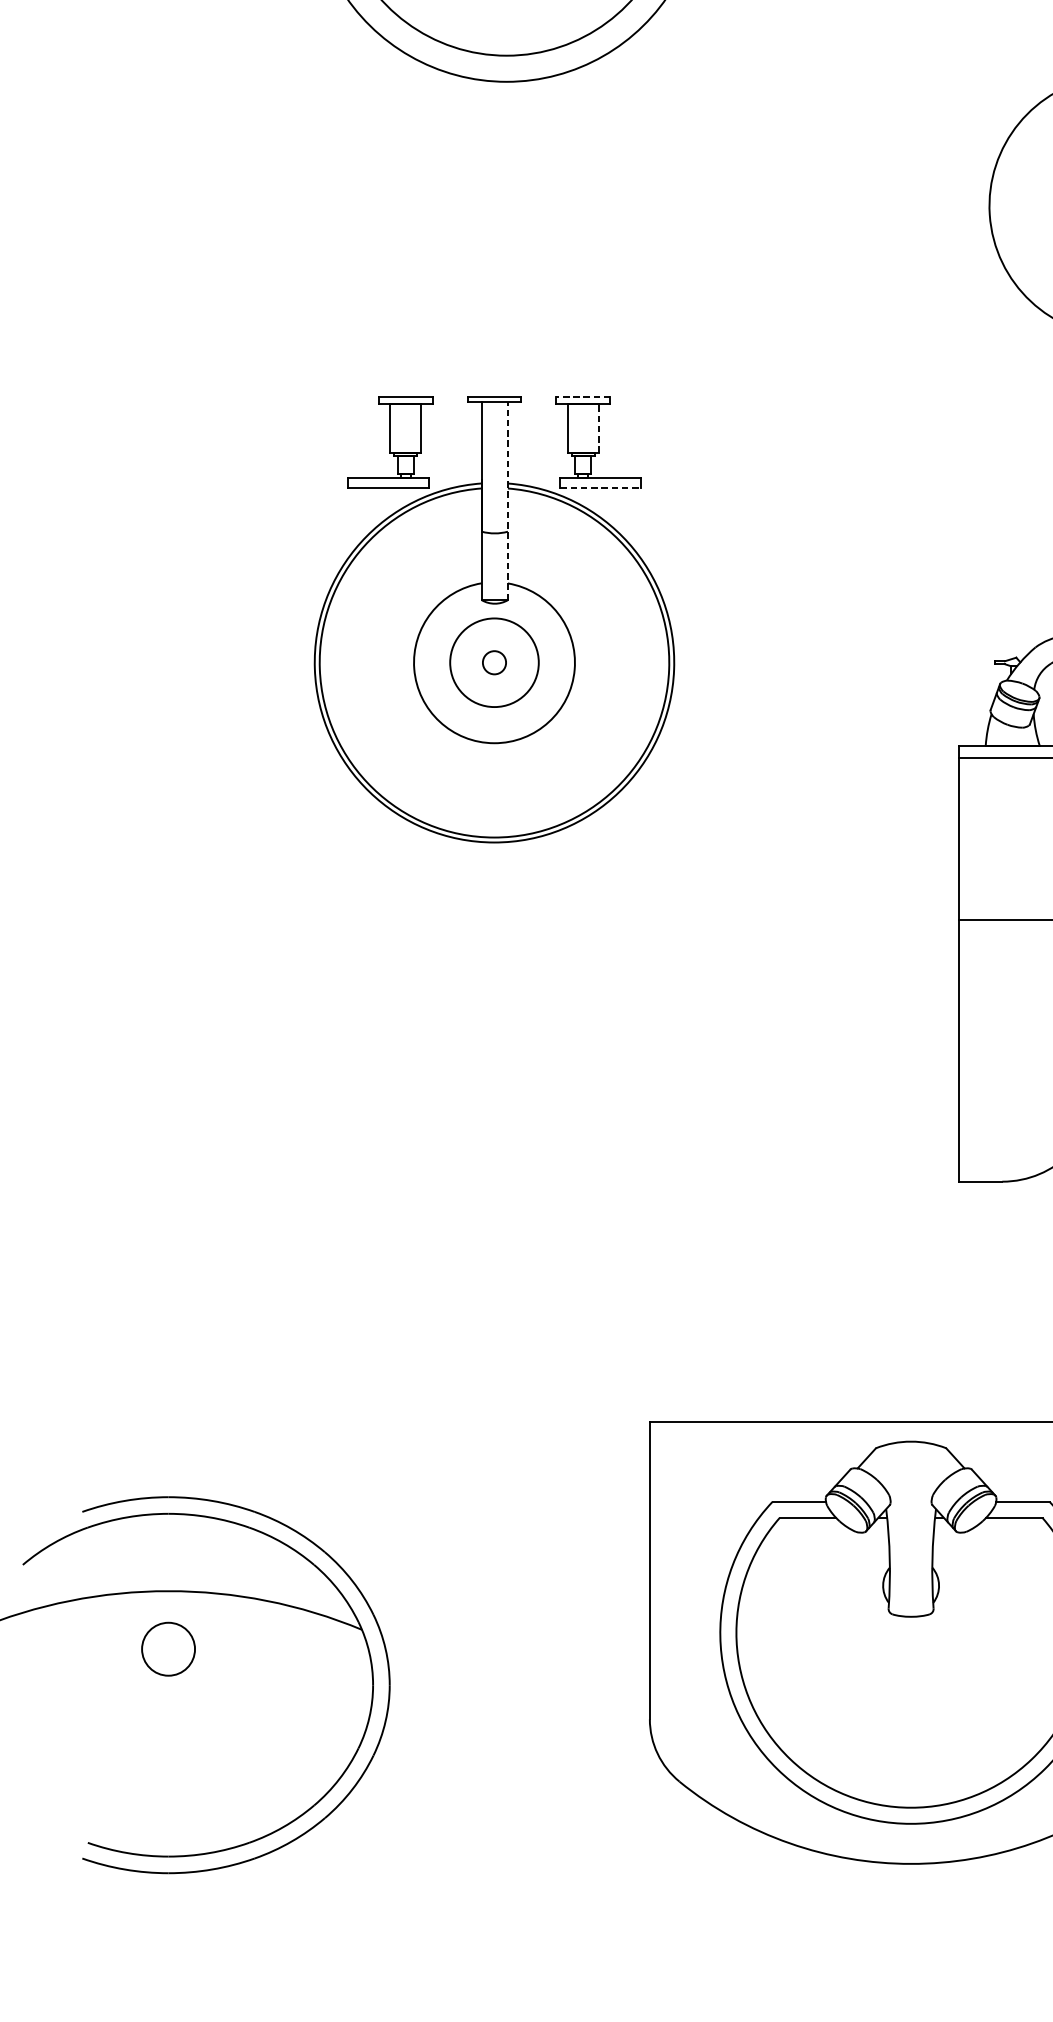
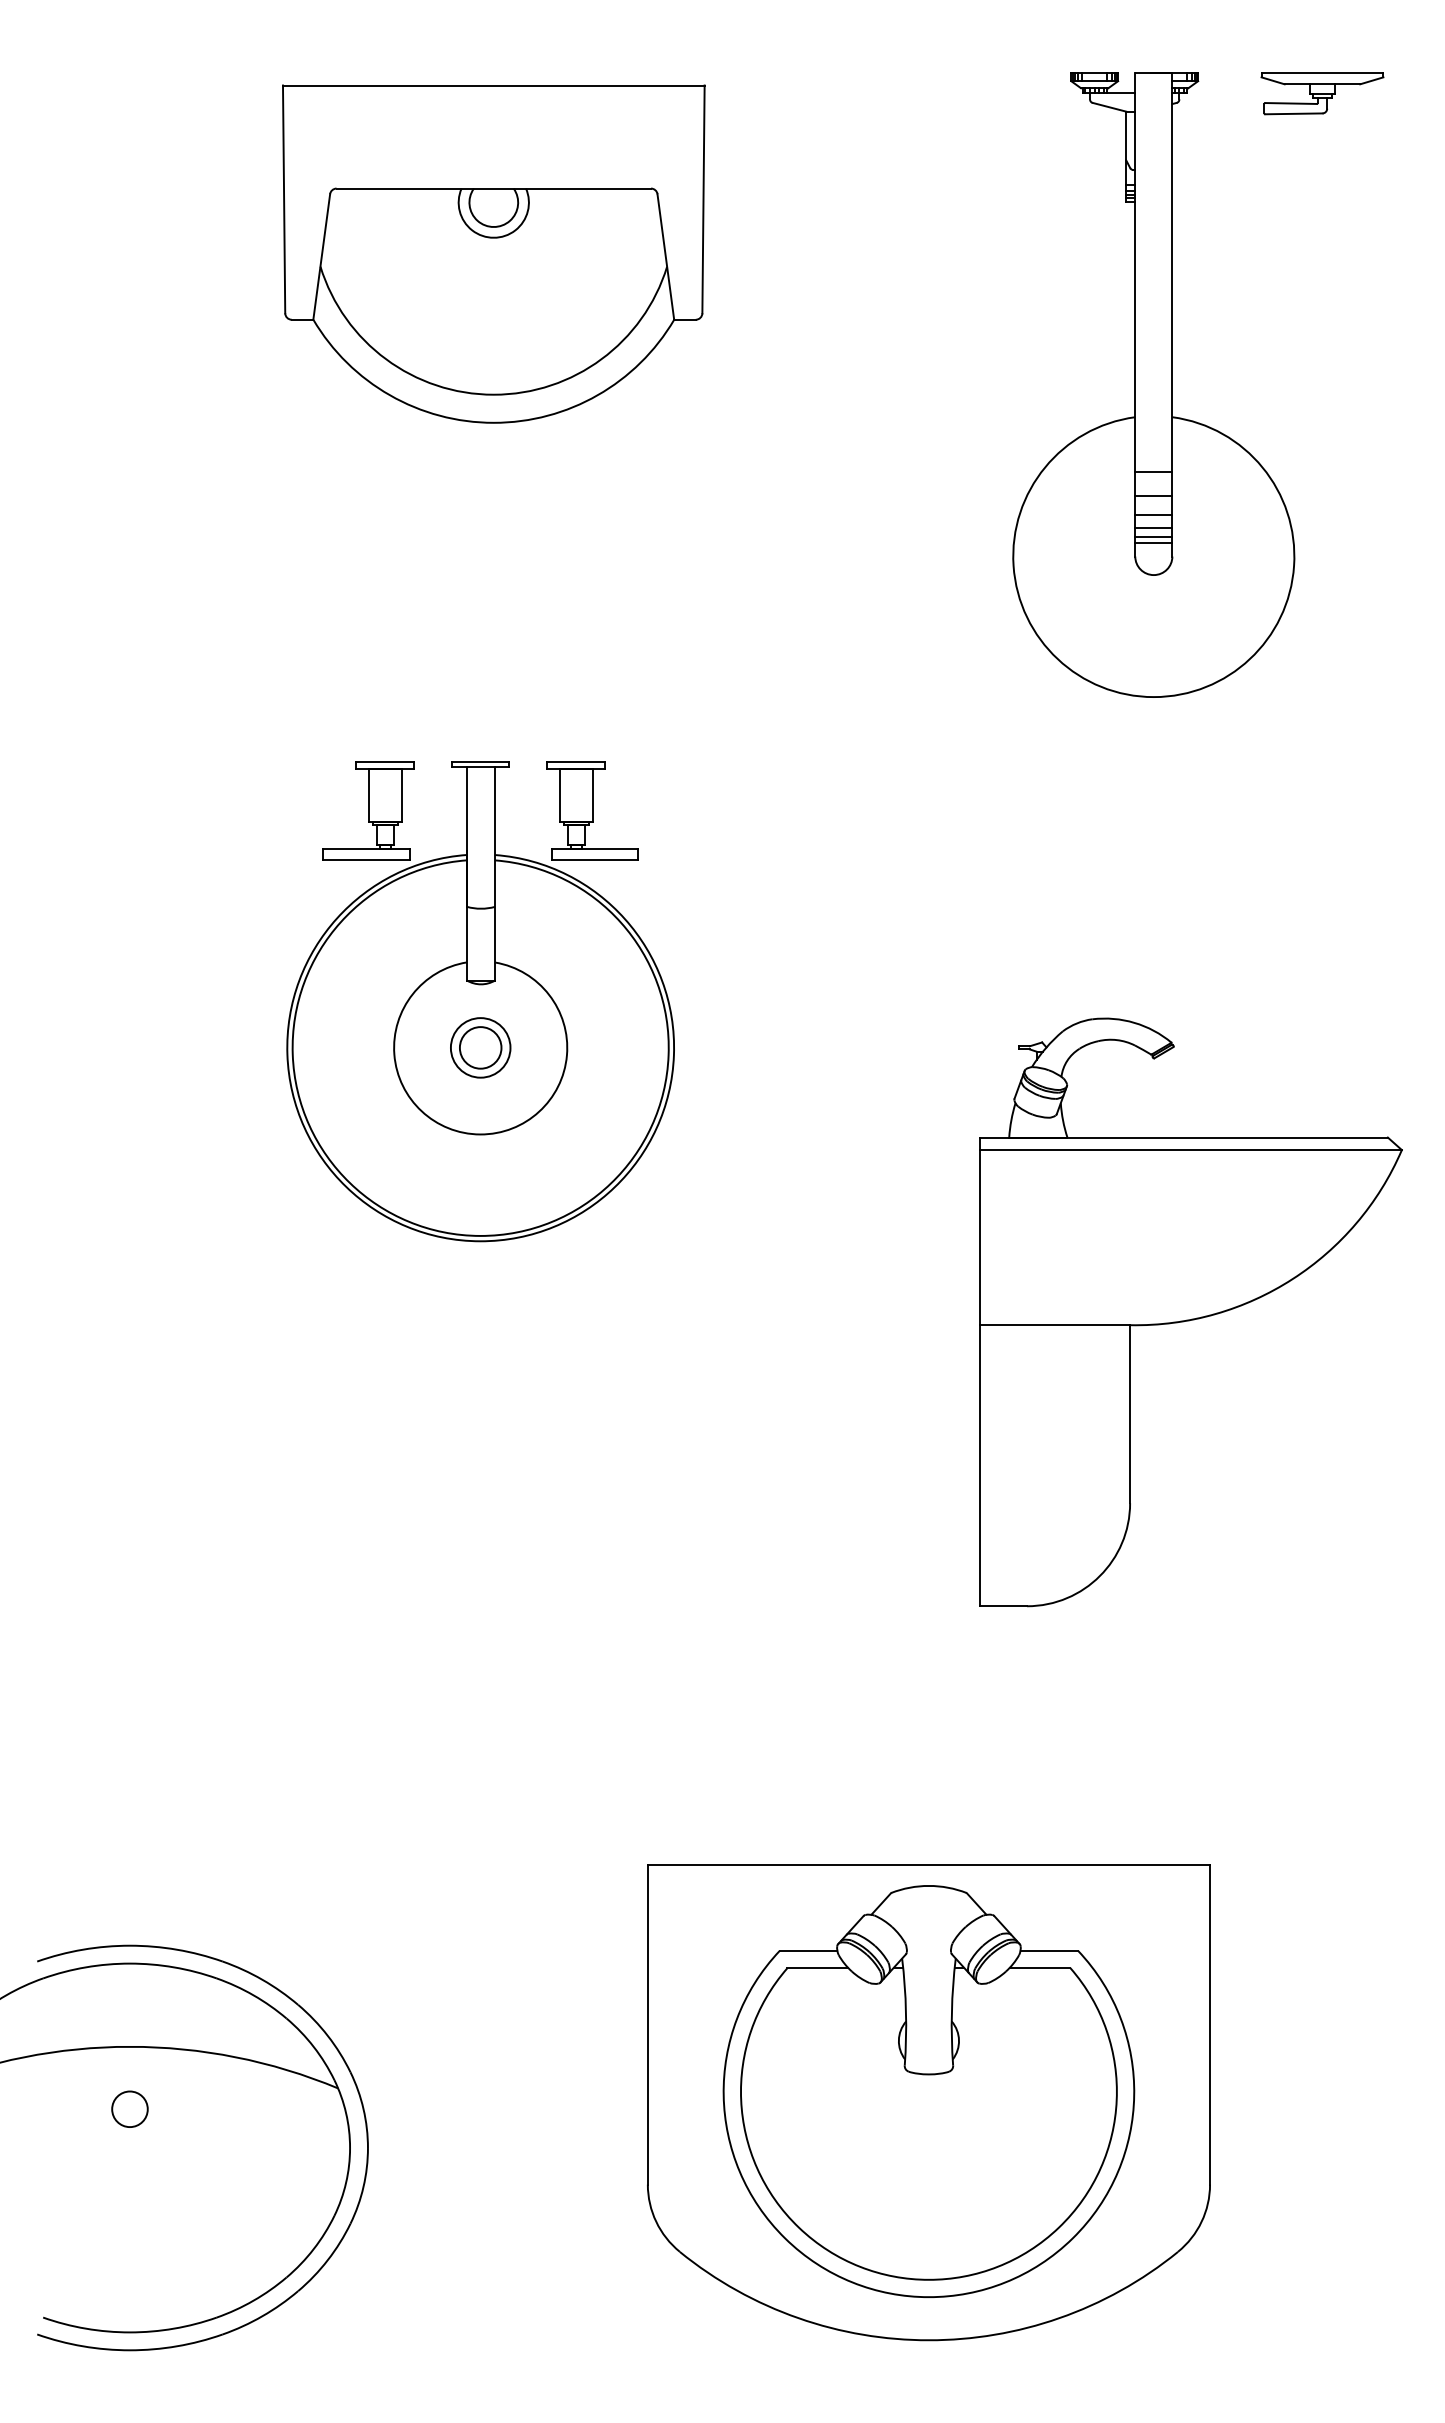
line: (582, 396) -> (575, 761), dashed -> solid
line: (598, 428) -> (592, 795), dashed -> solid
line: (601, 488) -> (595, 860), dashed -> solid
line: (508, 500) -> (495, 873), dashed -> solid
circle: (494, 662) -> (480, 1047), size x0.62
circle: (494, 662) -> (480, 1047), size x1.67
circle: (168, 1649) -> (129, 2109), size x0.62

